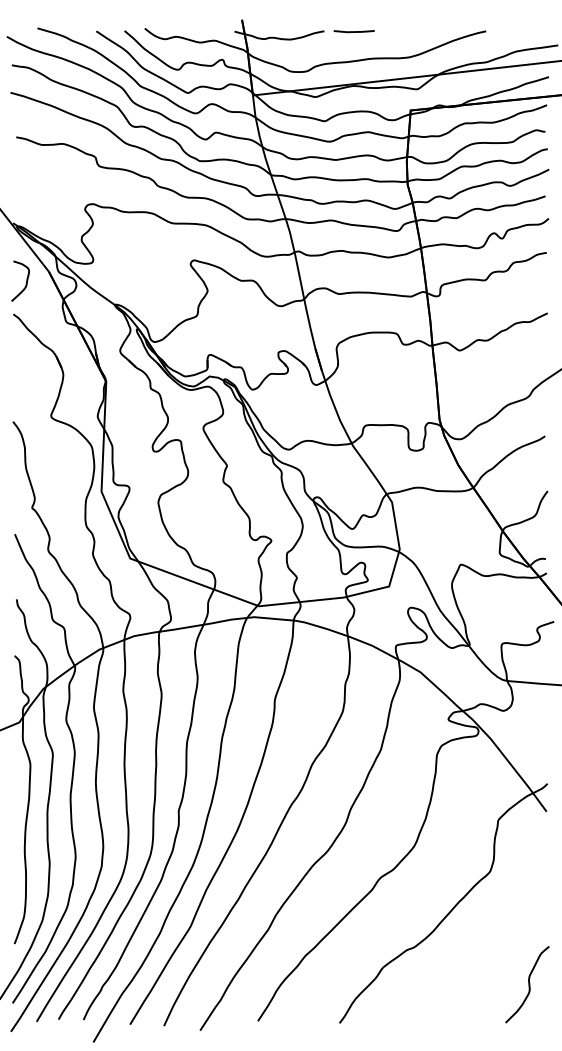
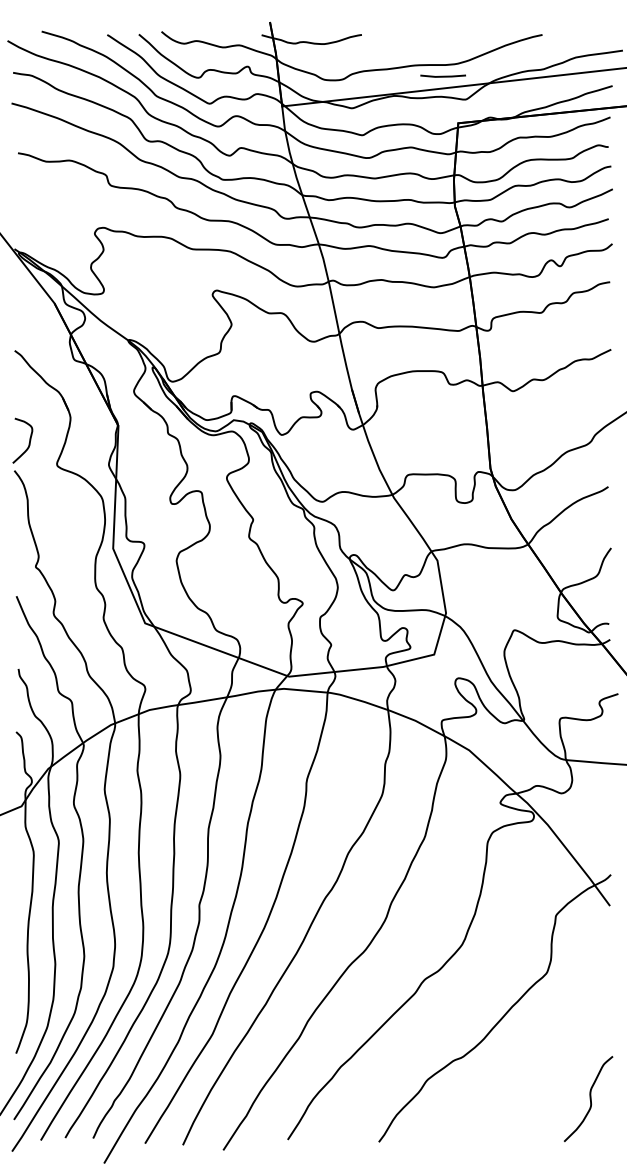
line: (353, 30) -> (442, 75), moved
curve: (25, 283) -> (28, 443), moved

